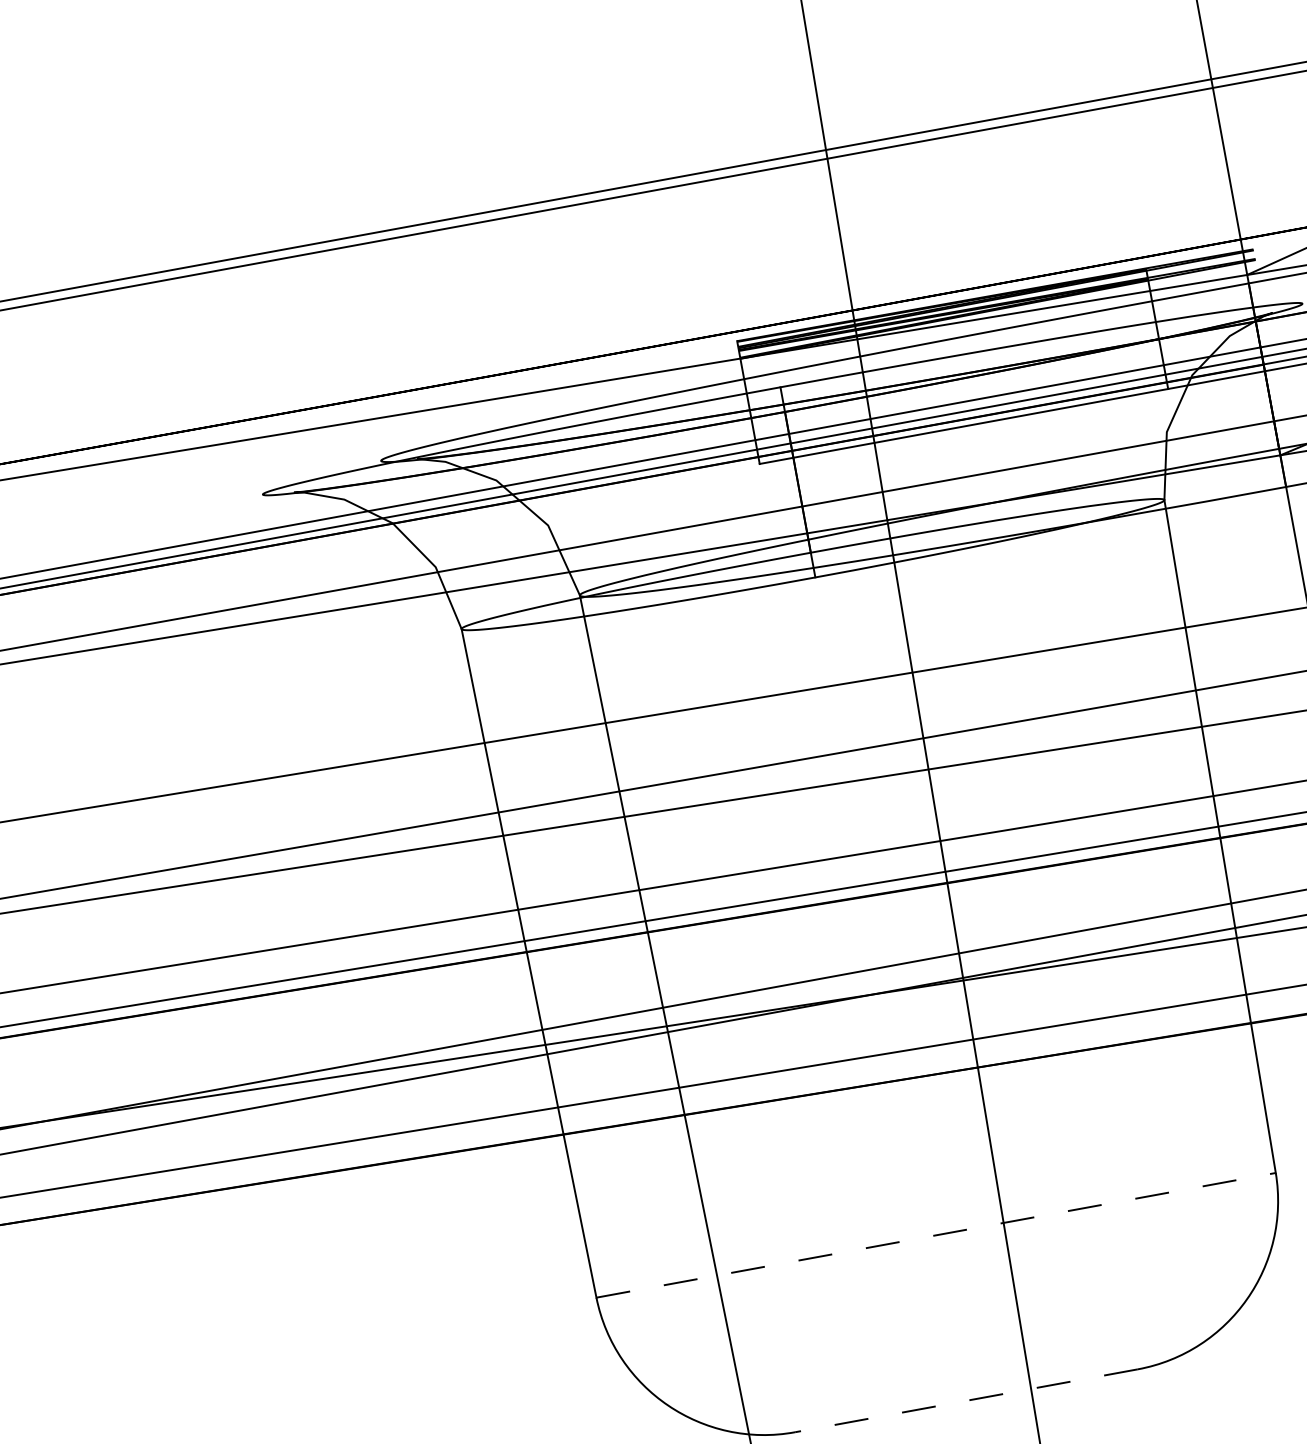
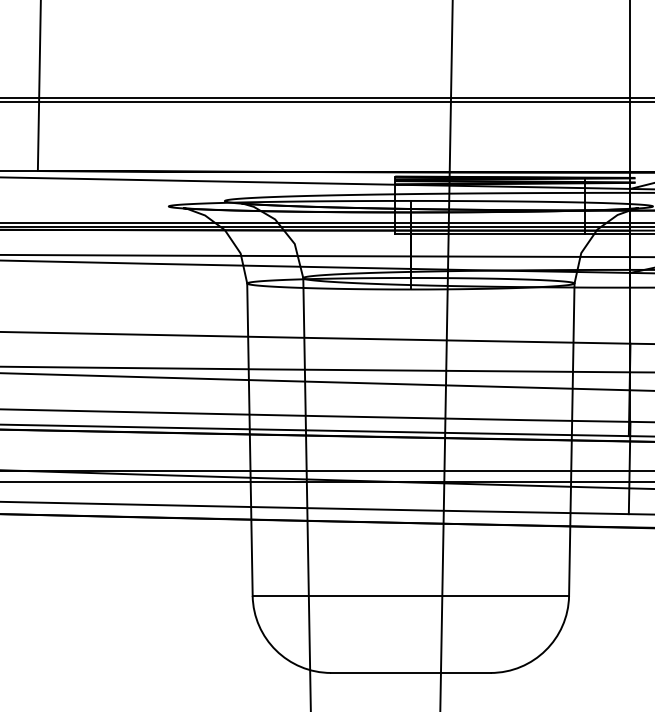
line: (937, 1234) -> (411, 595), dashed -> solid
line: (965, 1399) -> (410, 672), dashed -> solid

